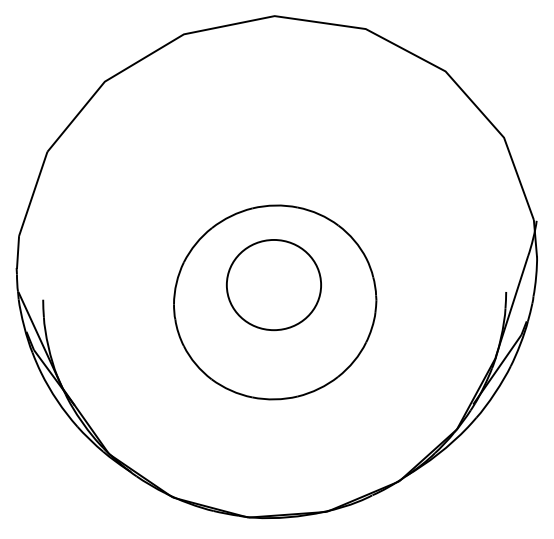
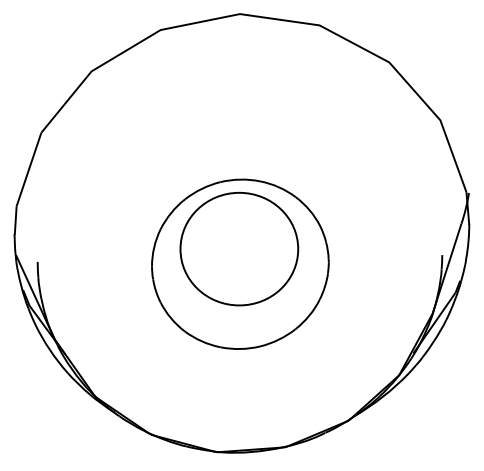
part: (273, 284) -> (238, 248), size x1.43

